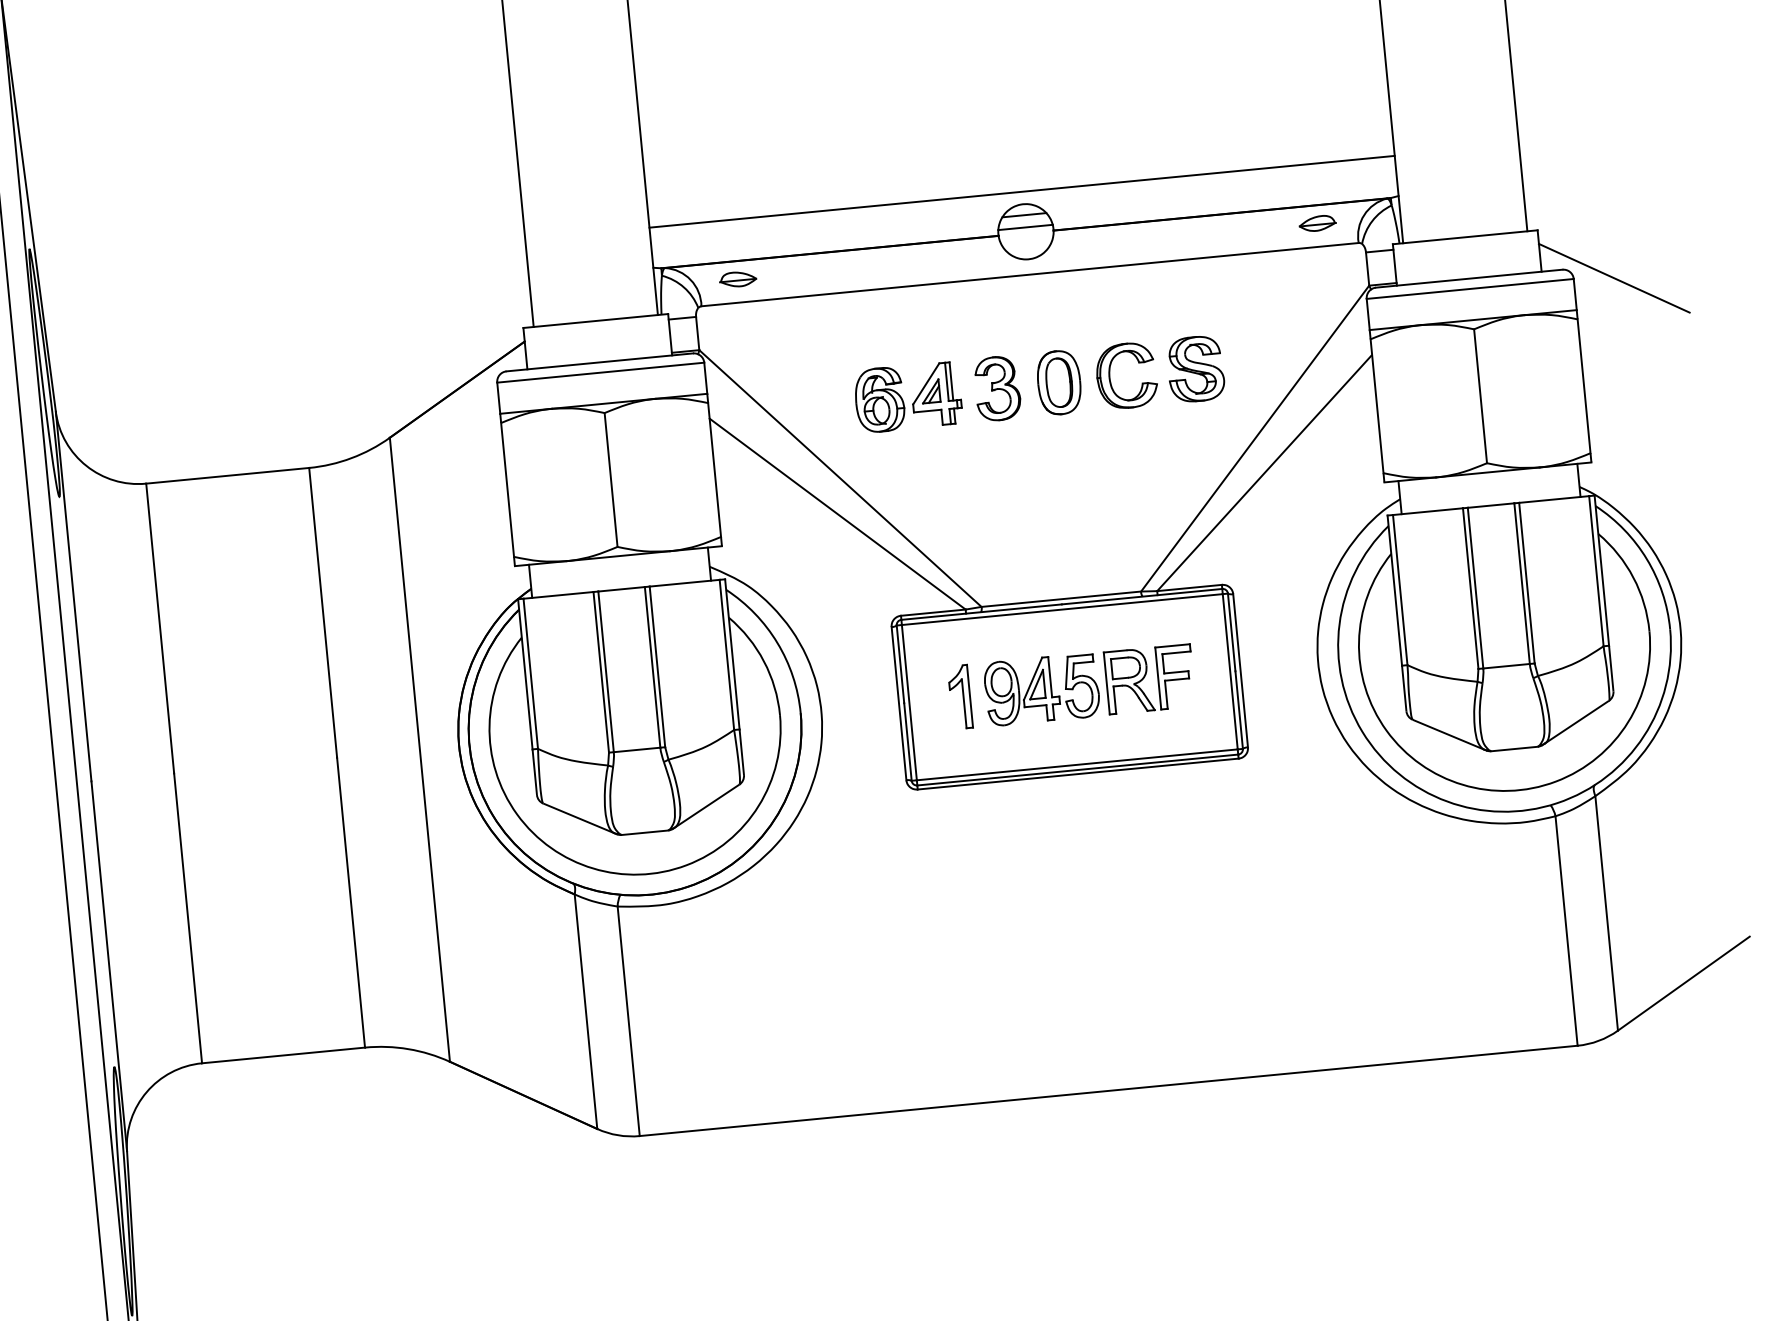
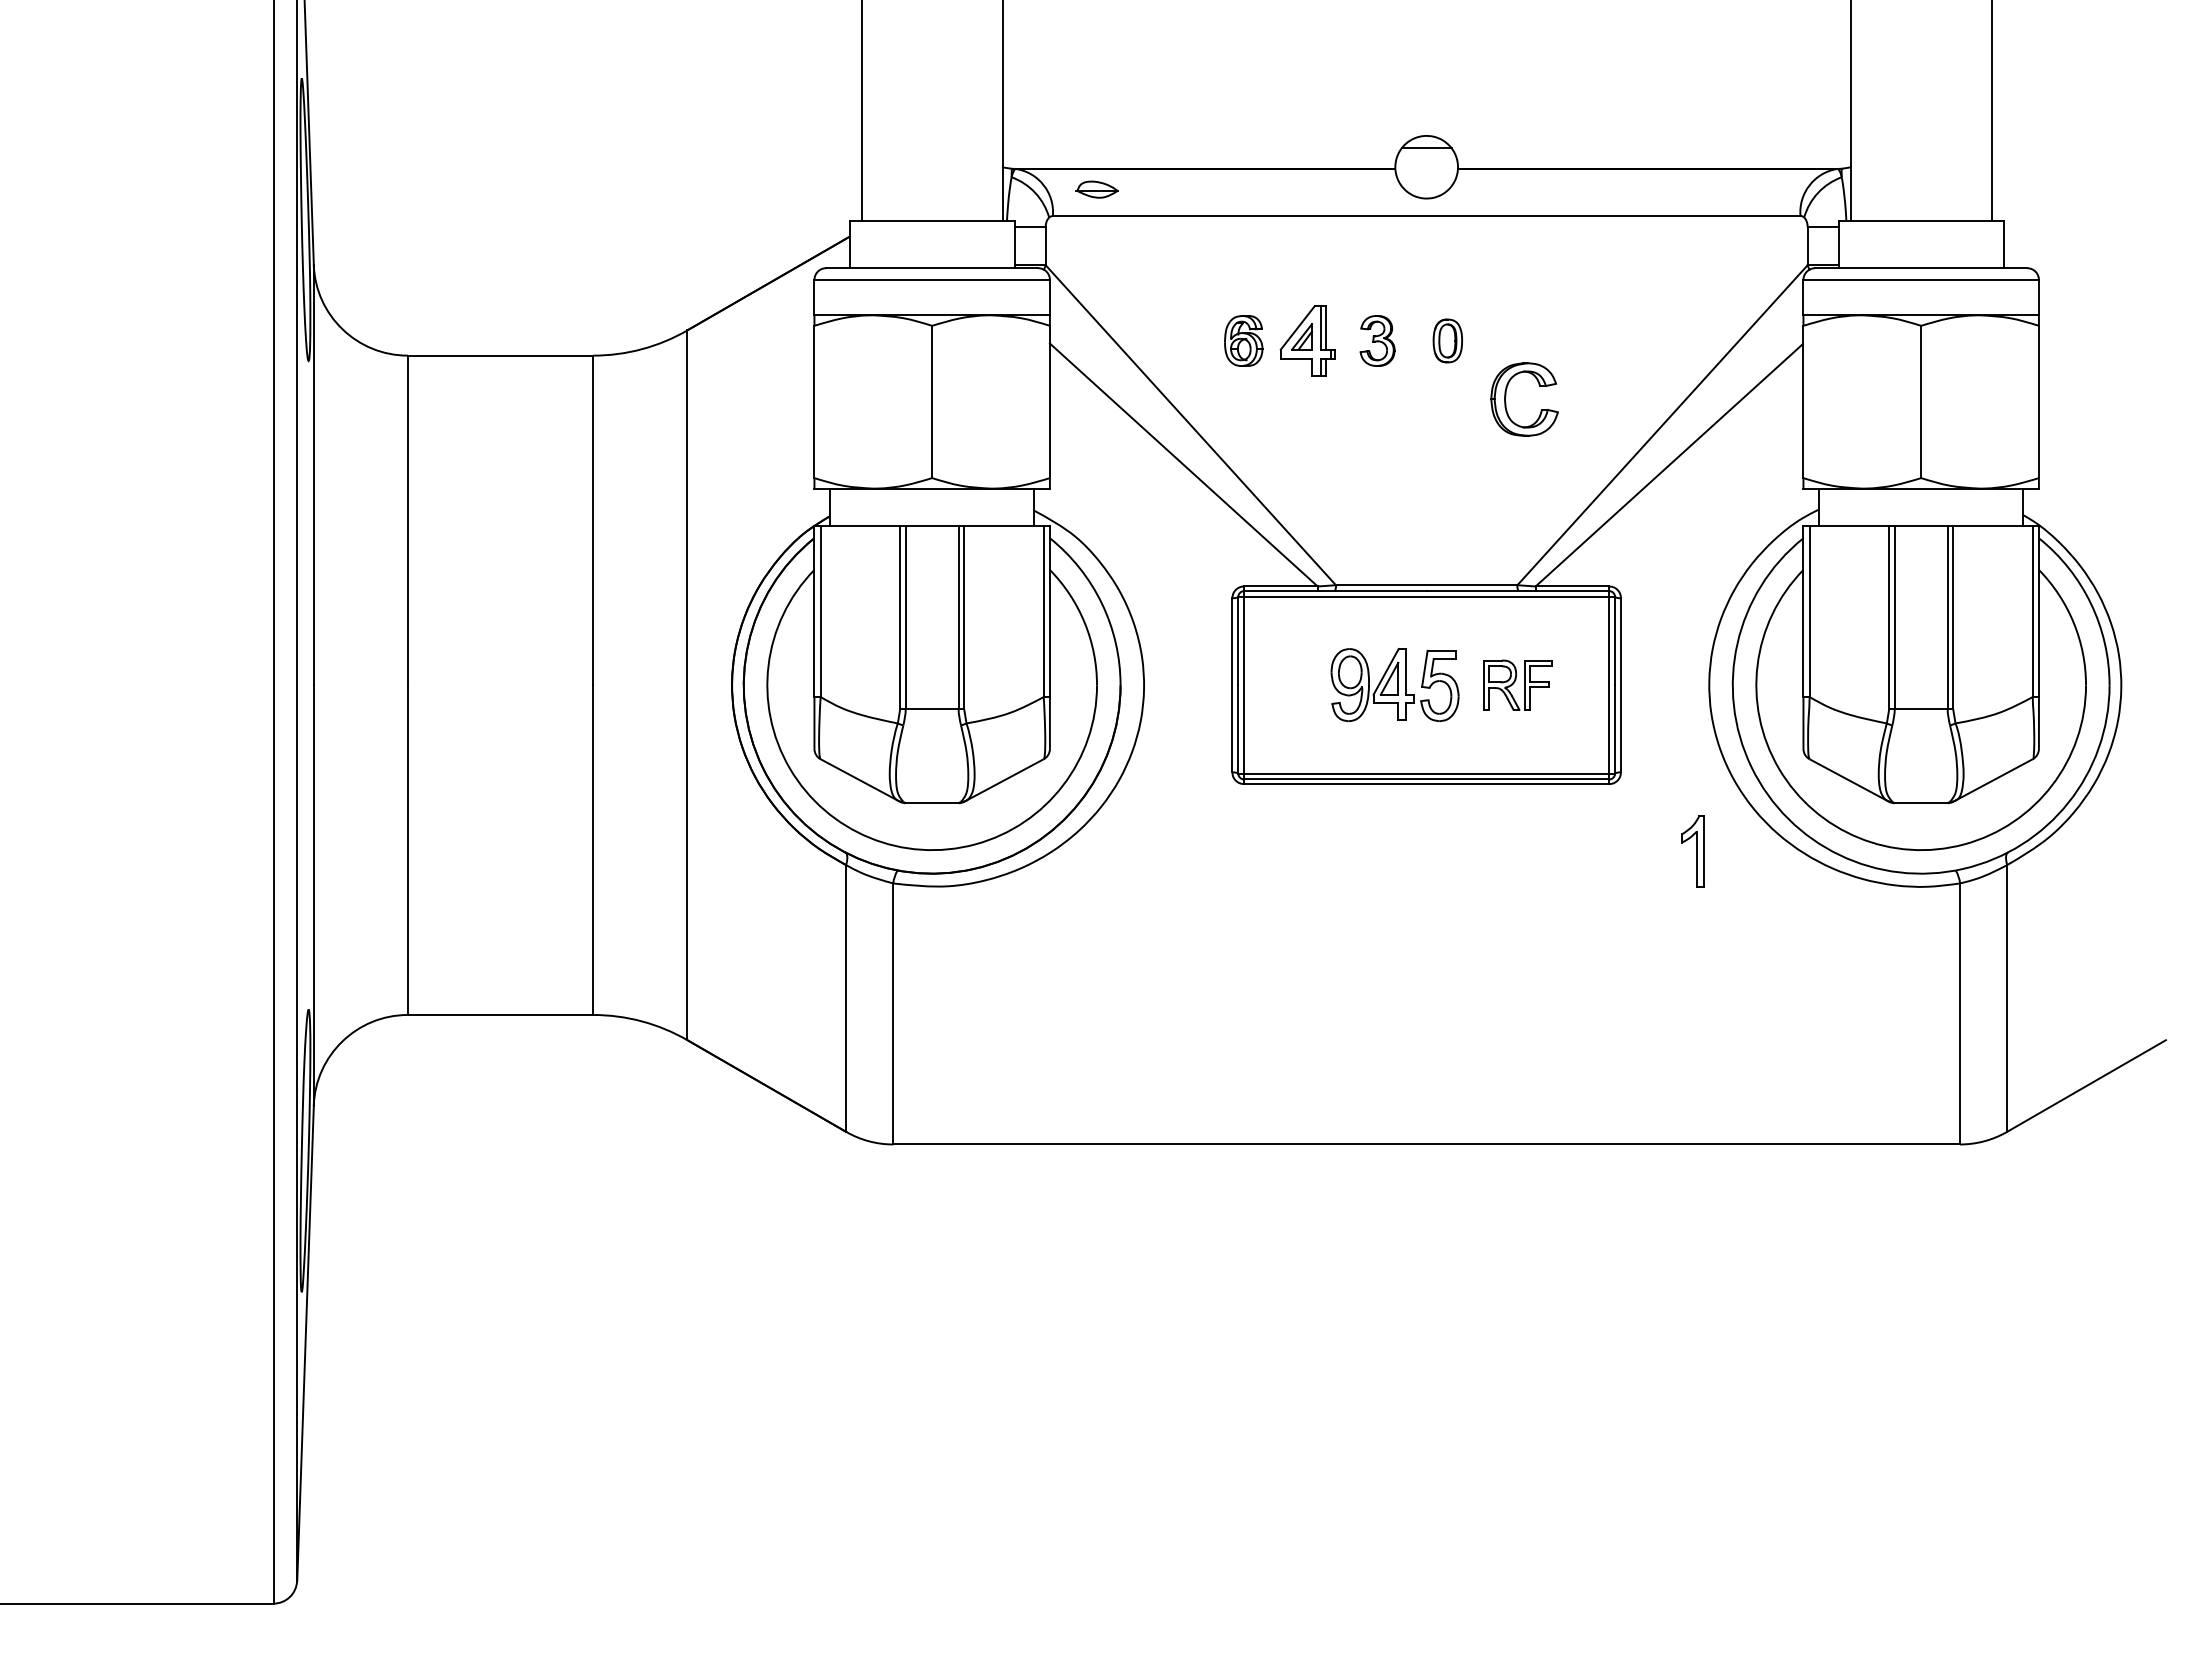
line: (1021, 191) -> (1426, 121), removed
part: (1317, 223) -> (1756, 189), removed
line: (1025, 227) -> (1426, 162), removed
line: (1614, 278) -> (2084, 283), removed
part: (1195, 369) -> (1602, 340), removed
part: (1110, 374) -> (1506, 396), moved
part: (1058, 382) -> (1447, 340), size x0.6
part: (997, 388) -> (1377, 340), size x0.7
part: (879, 399) -> (1243, 340), size x0.7
part: (1149, 679) -> (1517, 685), size x0.7
part: (959, 697) -> (1692, 851), moved

